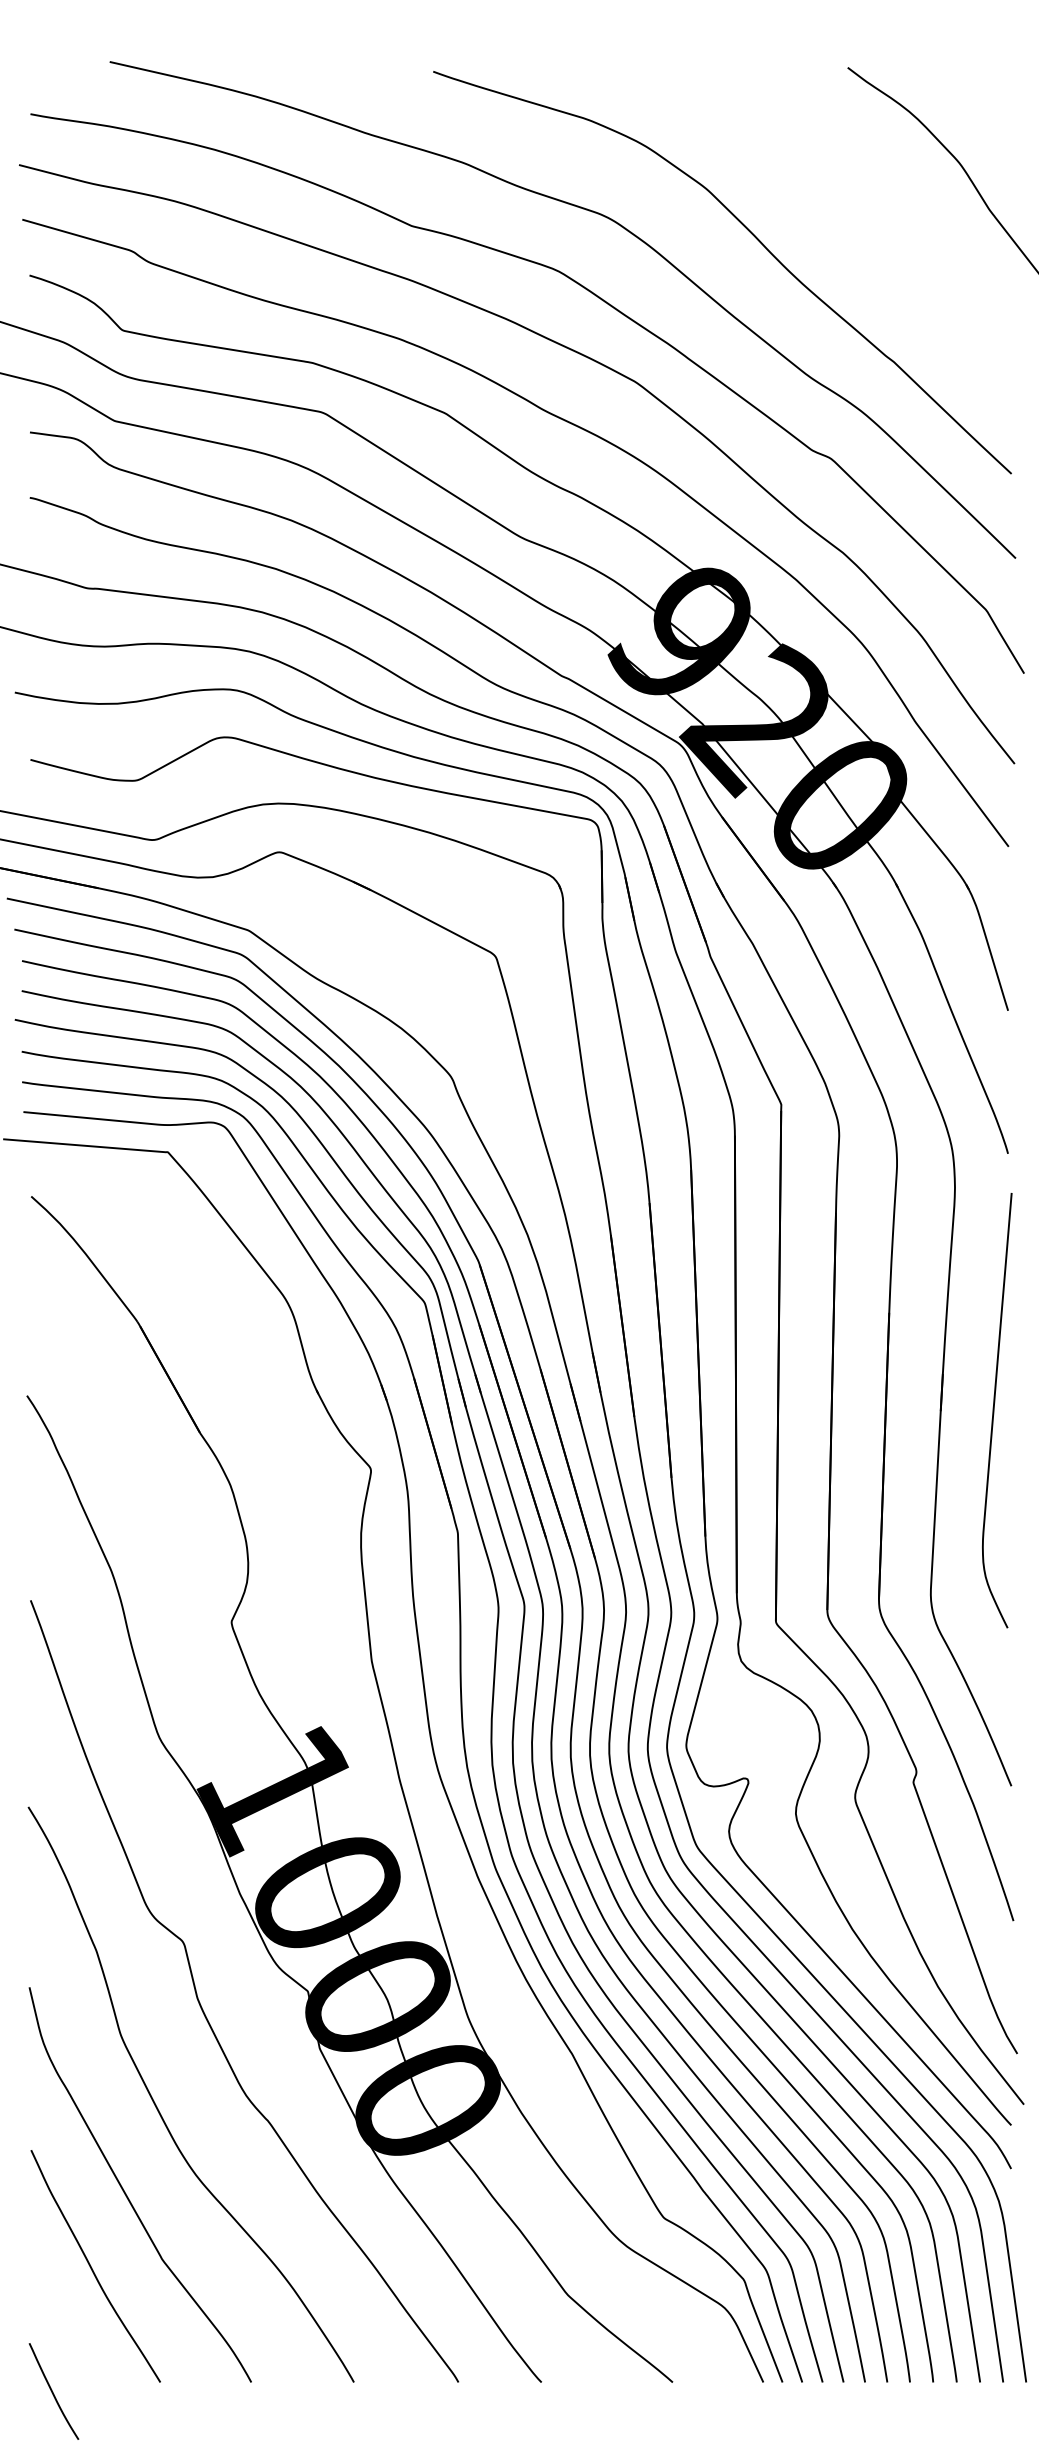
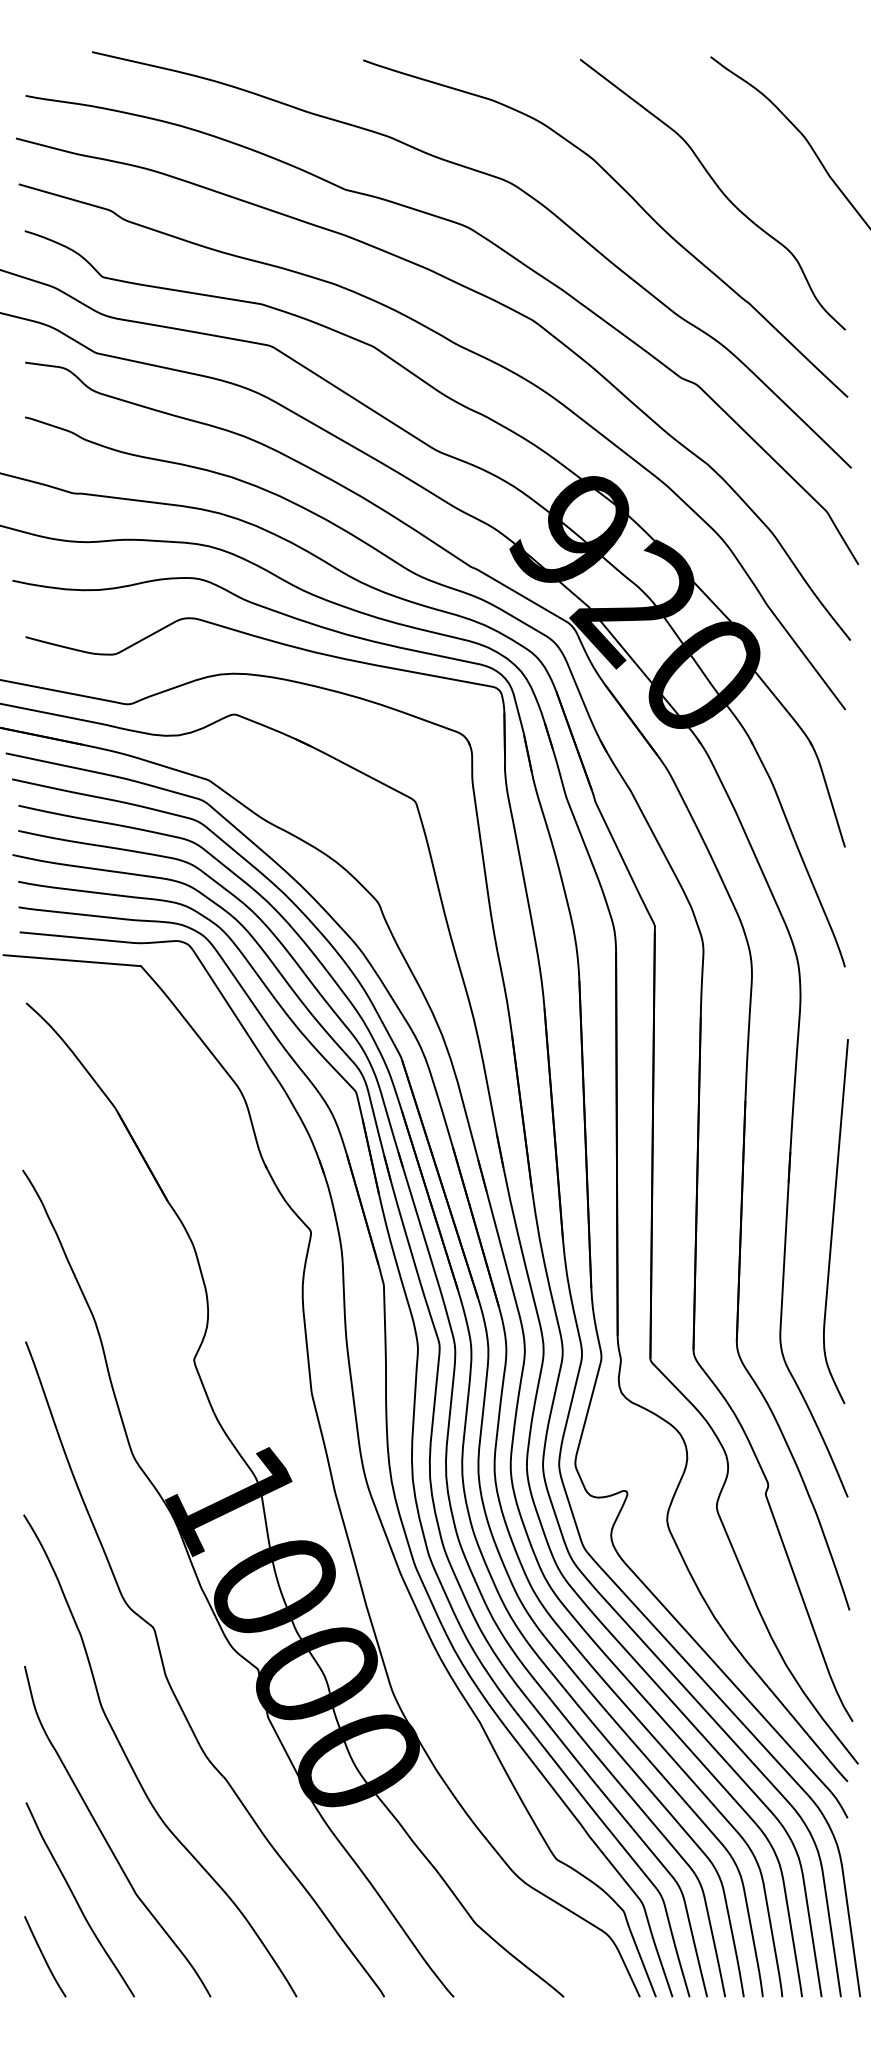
curve: (857, 225) -> (718, 189), added
curve: (994, 1410) -> (833, 1221), moved
curve: (53, 2391) -> (44, 1956), moved

